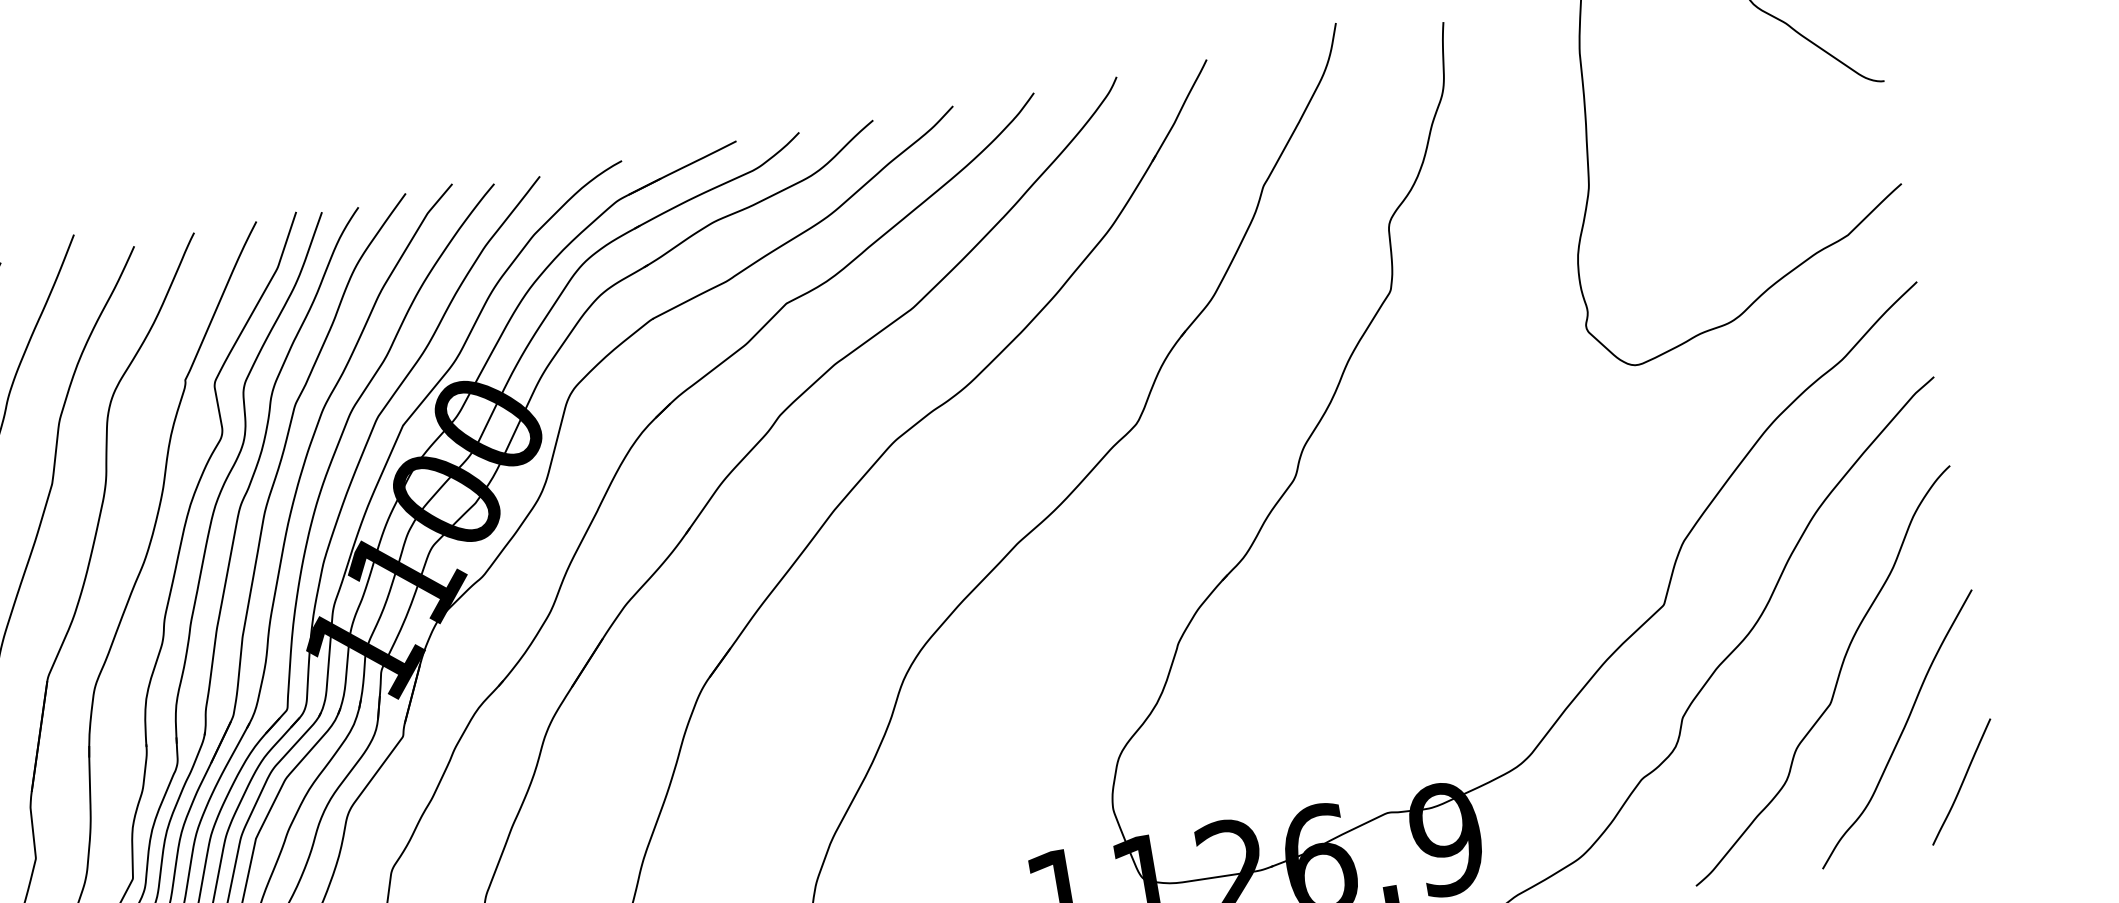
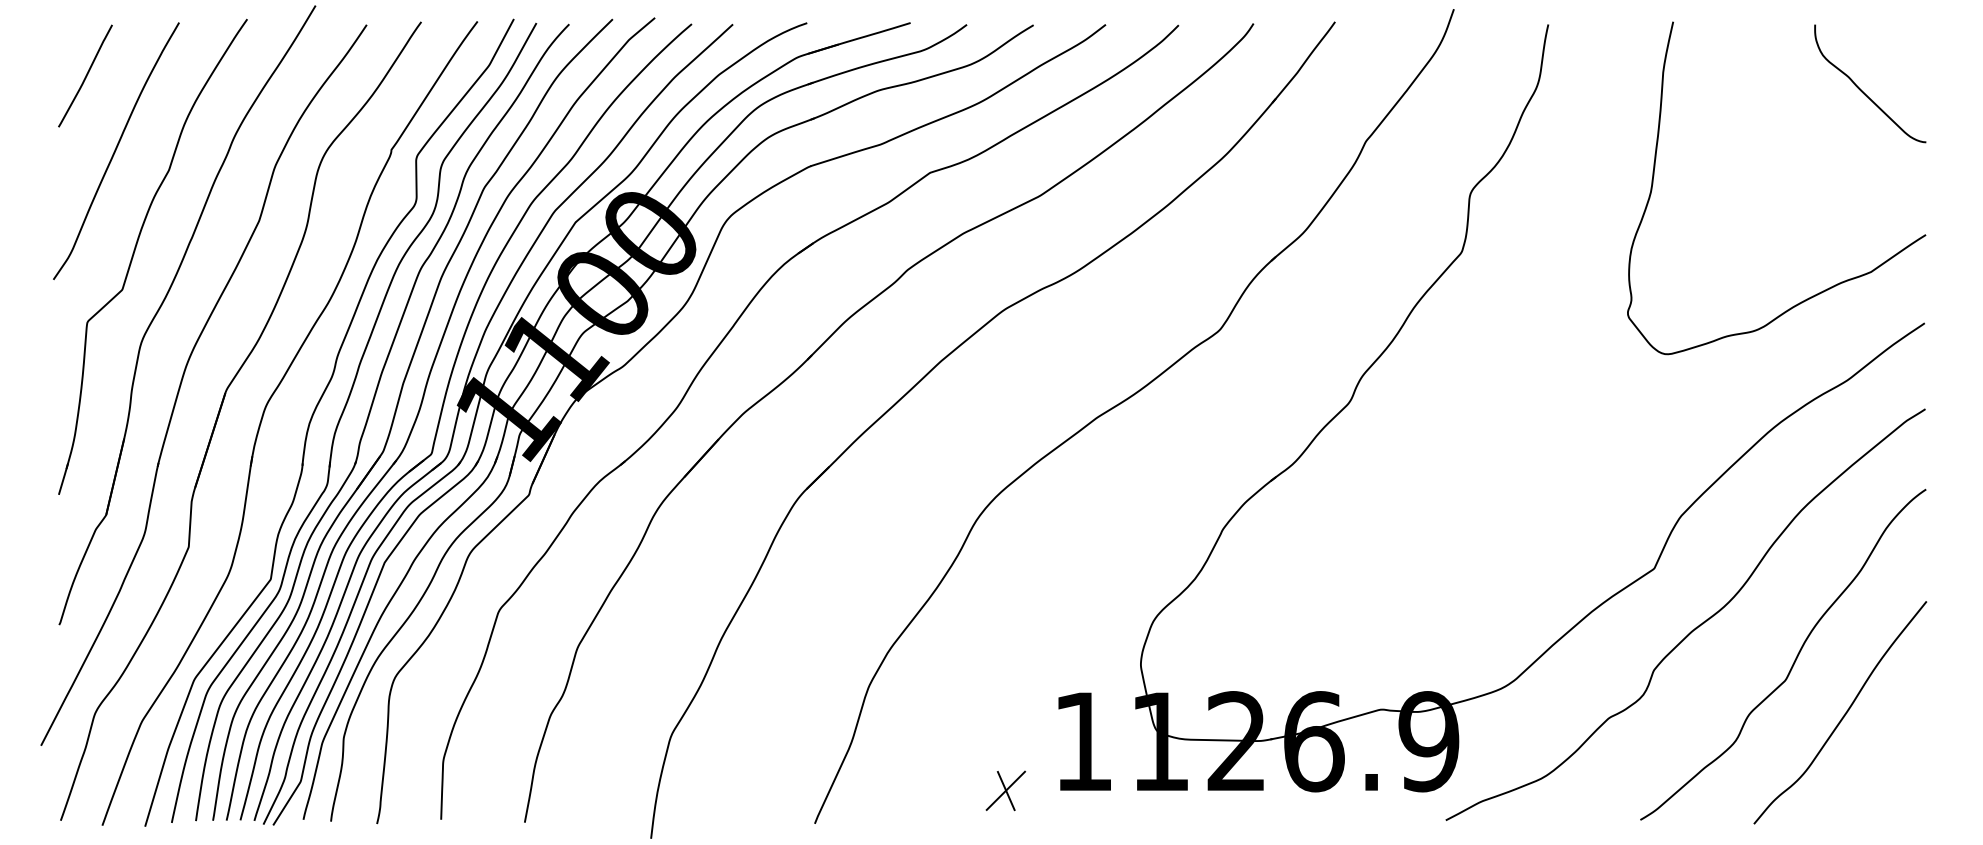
curve: (1962, 781) -> (1889, 768), removed

